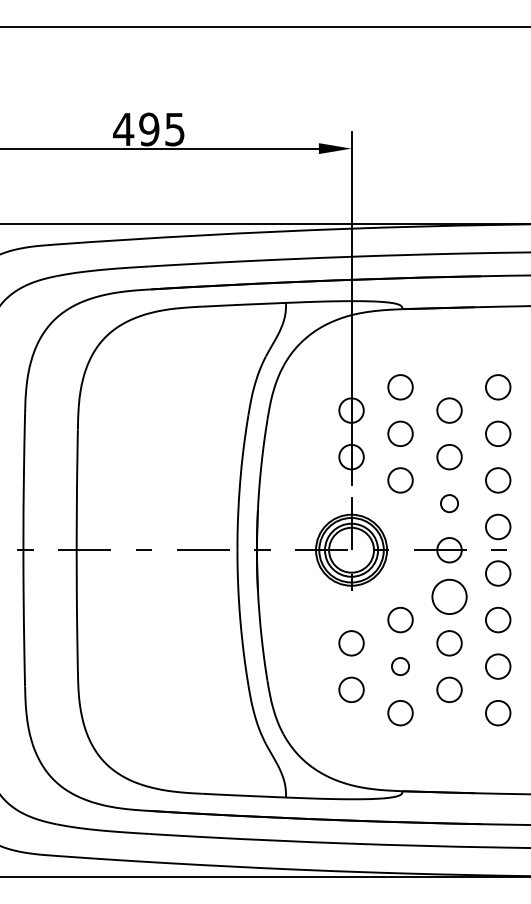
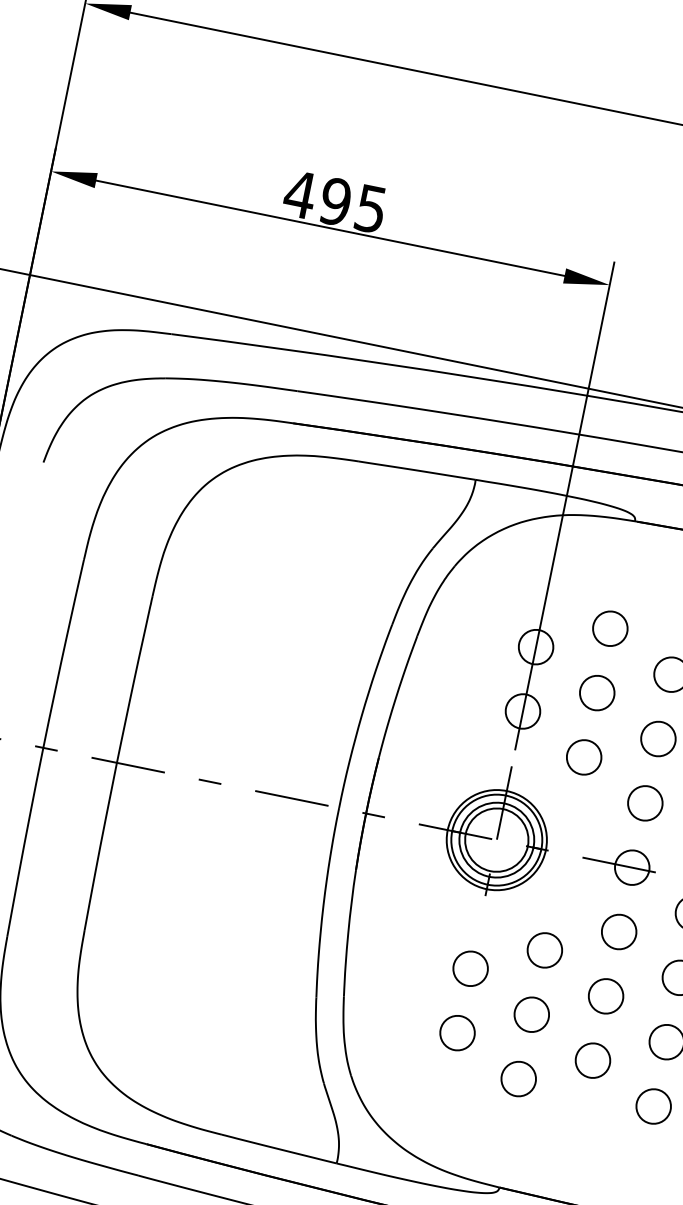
circle: (449, 503) -> (645, 803), size x1.43
circle: (449, 596) -> (619, 931), size x0.71
circle: (400, 666) -> (531, 1014), size x1.43

